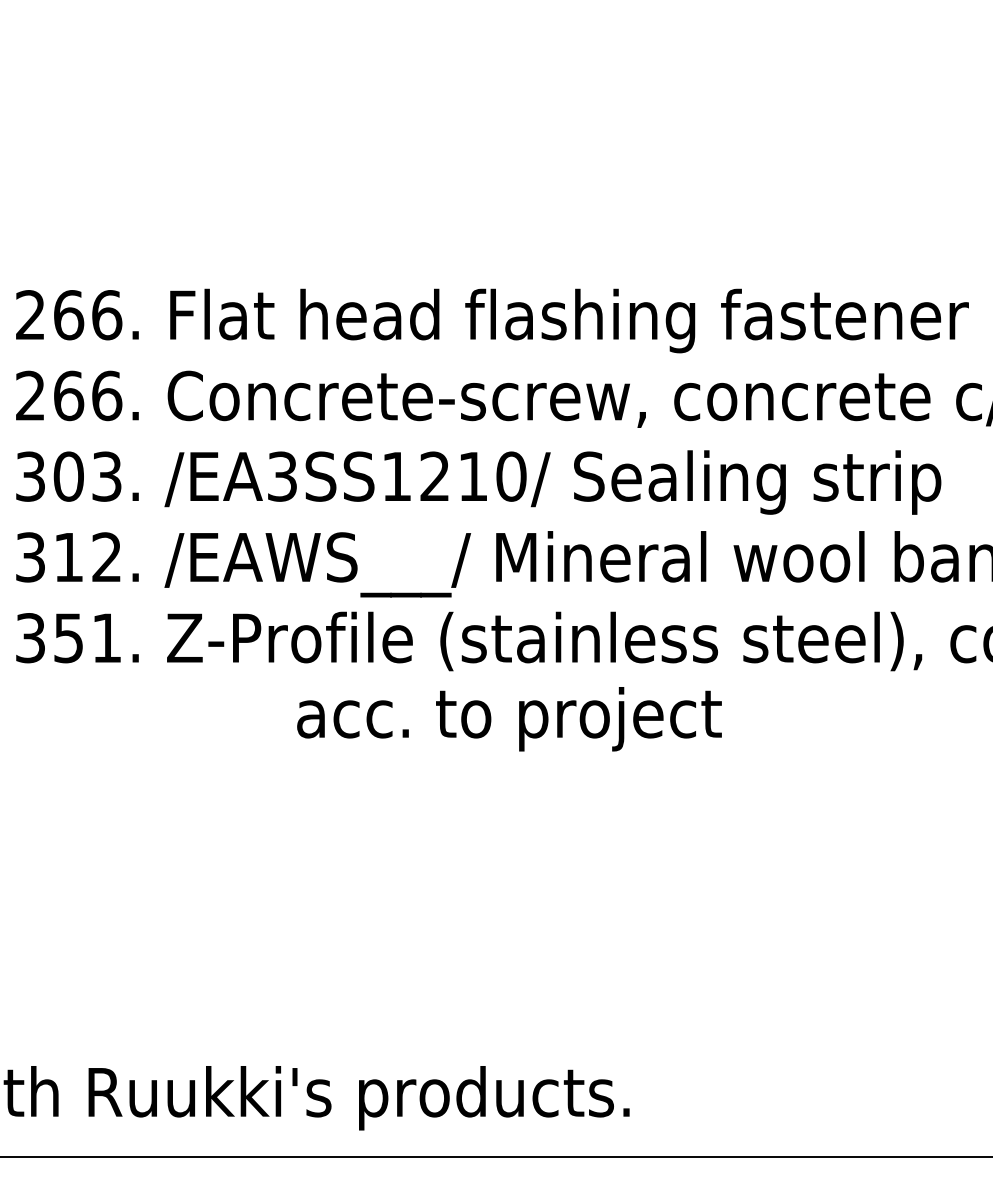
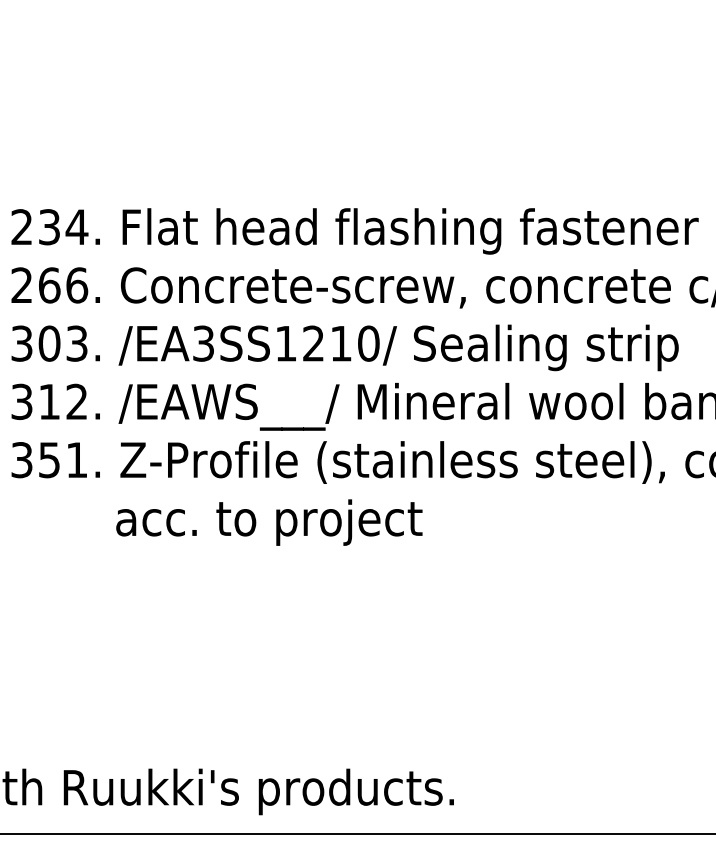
text: (88, 315) -> (63, 227), 266. -> 234.
text: (509, 719) -> (269, 522), moved

